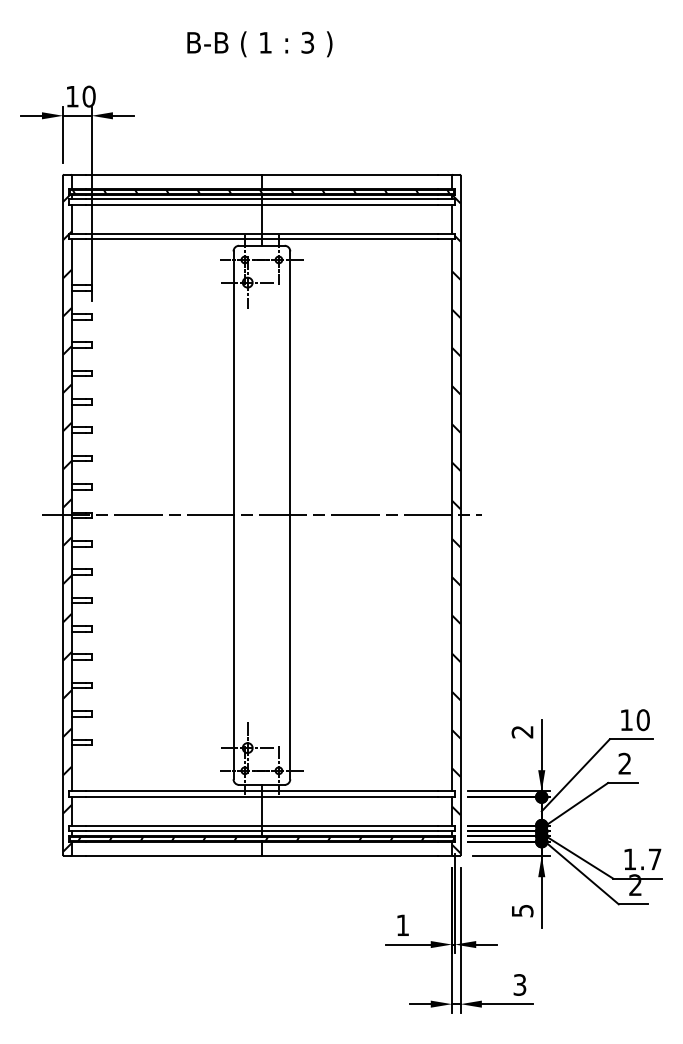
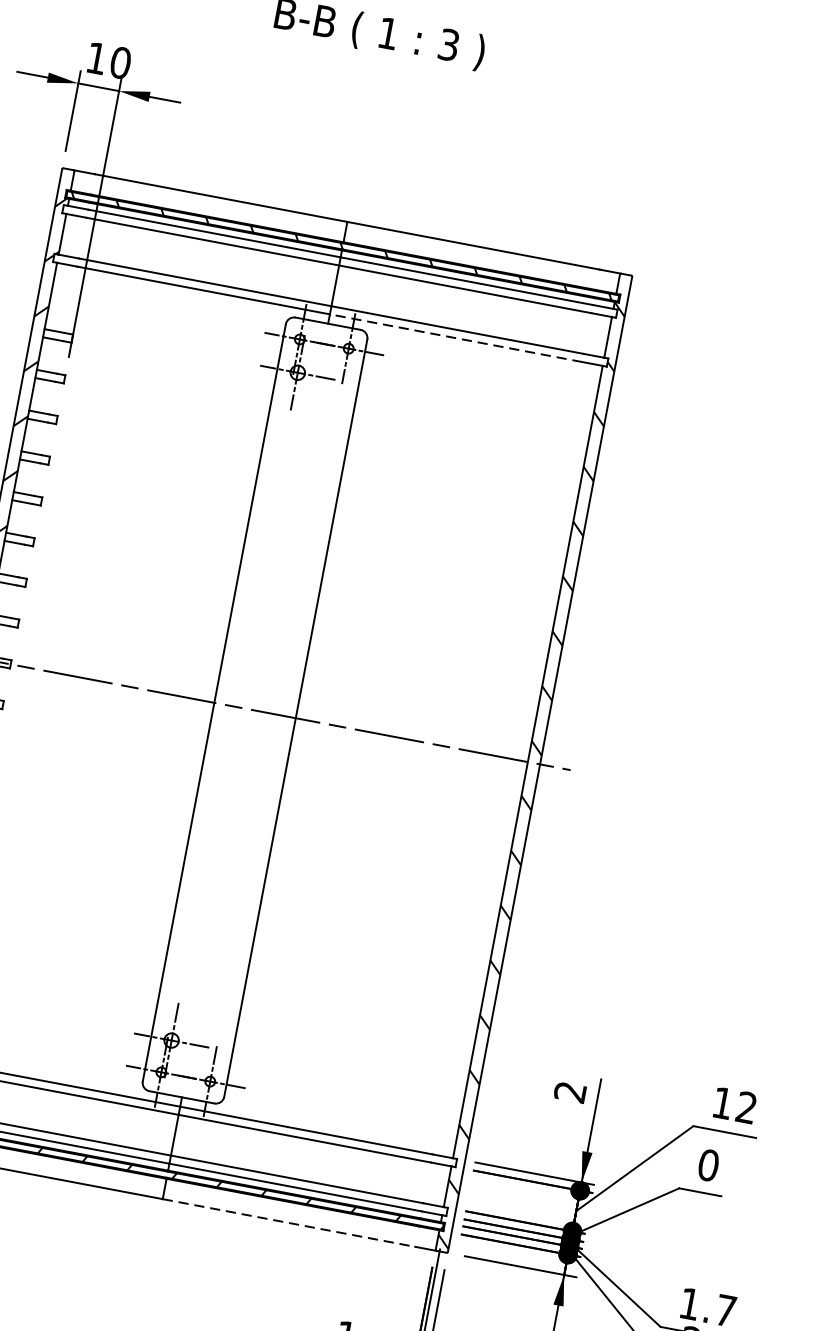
line: (349, 239) -> (455, 338), solid -> dashed
text: (642, 720) -> (745, 1108), 10 -> 12
text: (624, 763) -> (708, 1164), 2 -> 0
line: (349, 855) -> (288, 1222), solid -> dashed

